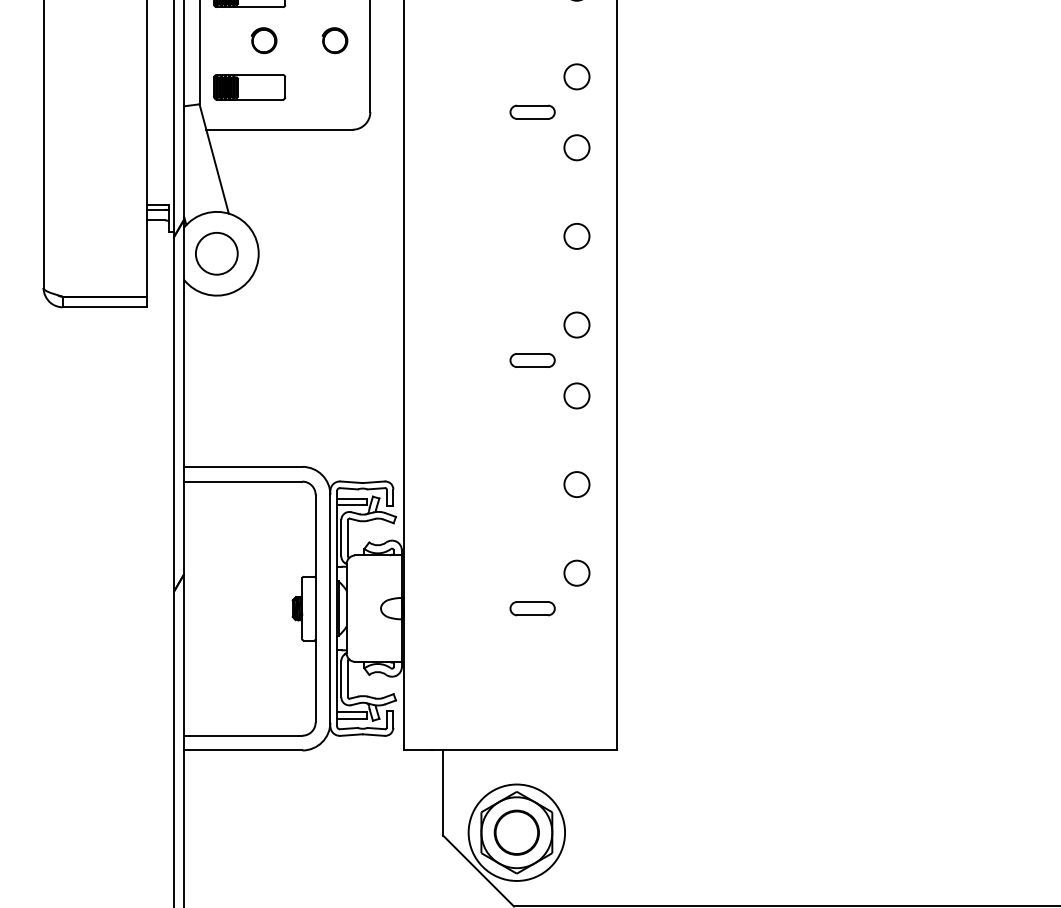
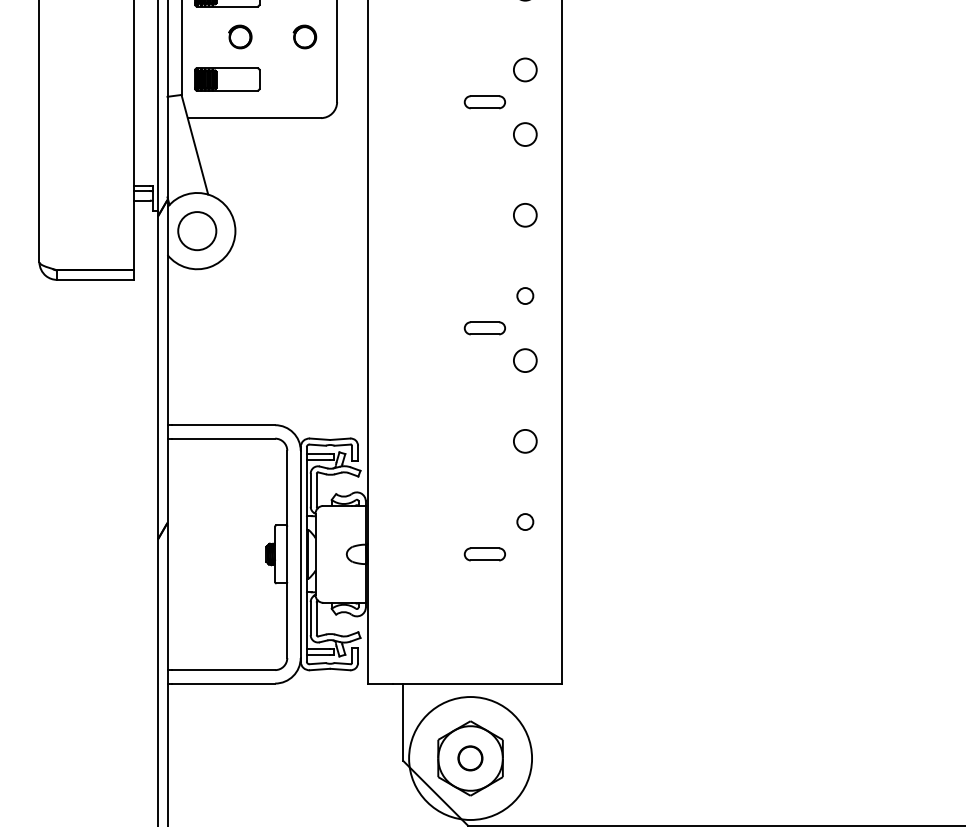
circle: (576, 324) -> (524, 295), size x0.7
circle: (576, 572) -> (524, 521), size x0.7
circle: (516, 832) -> (470, 758), size x0.6
circle: (516, 832) -> (470, 758), size x1.4

